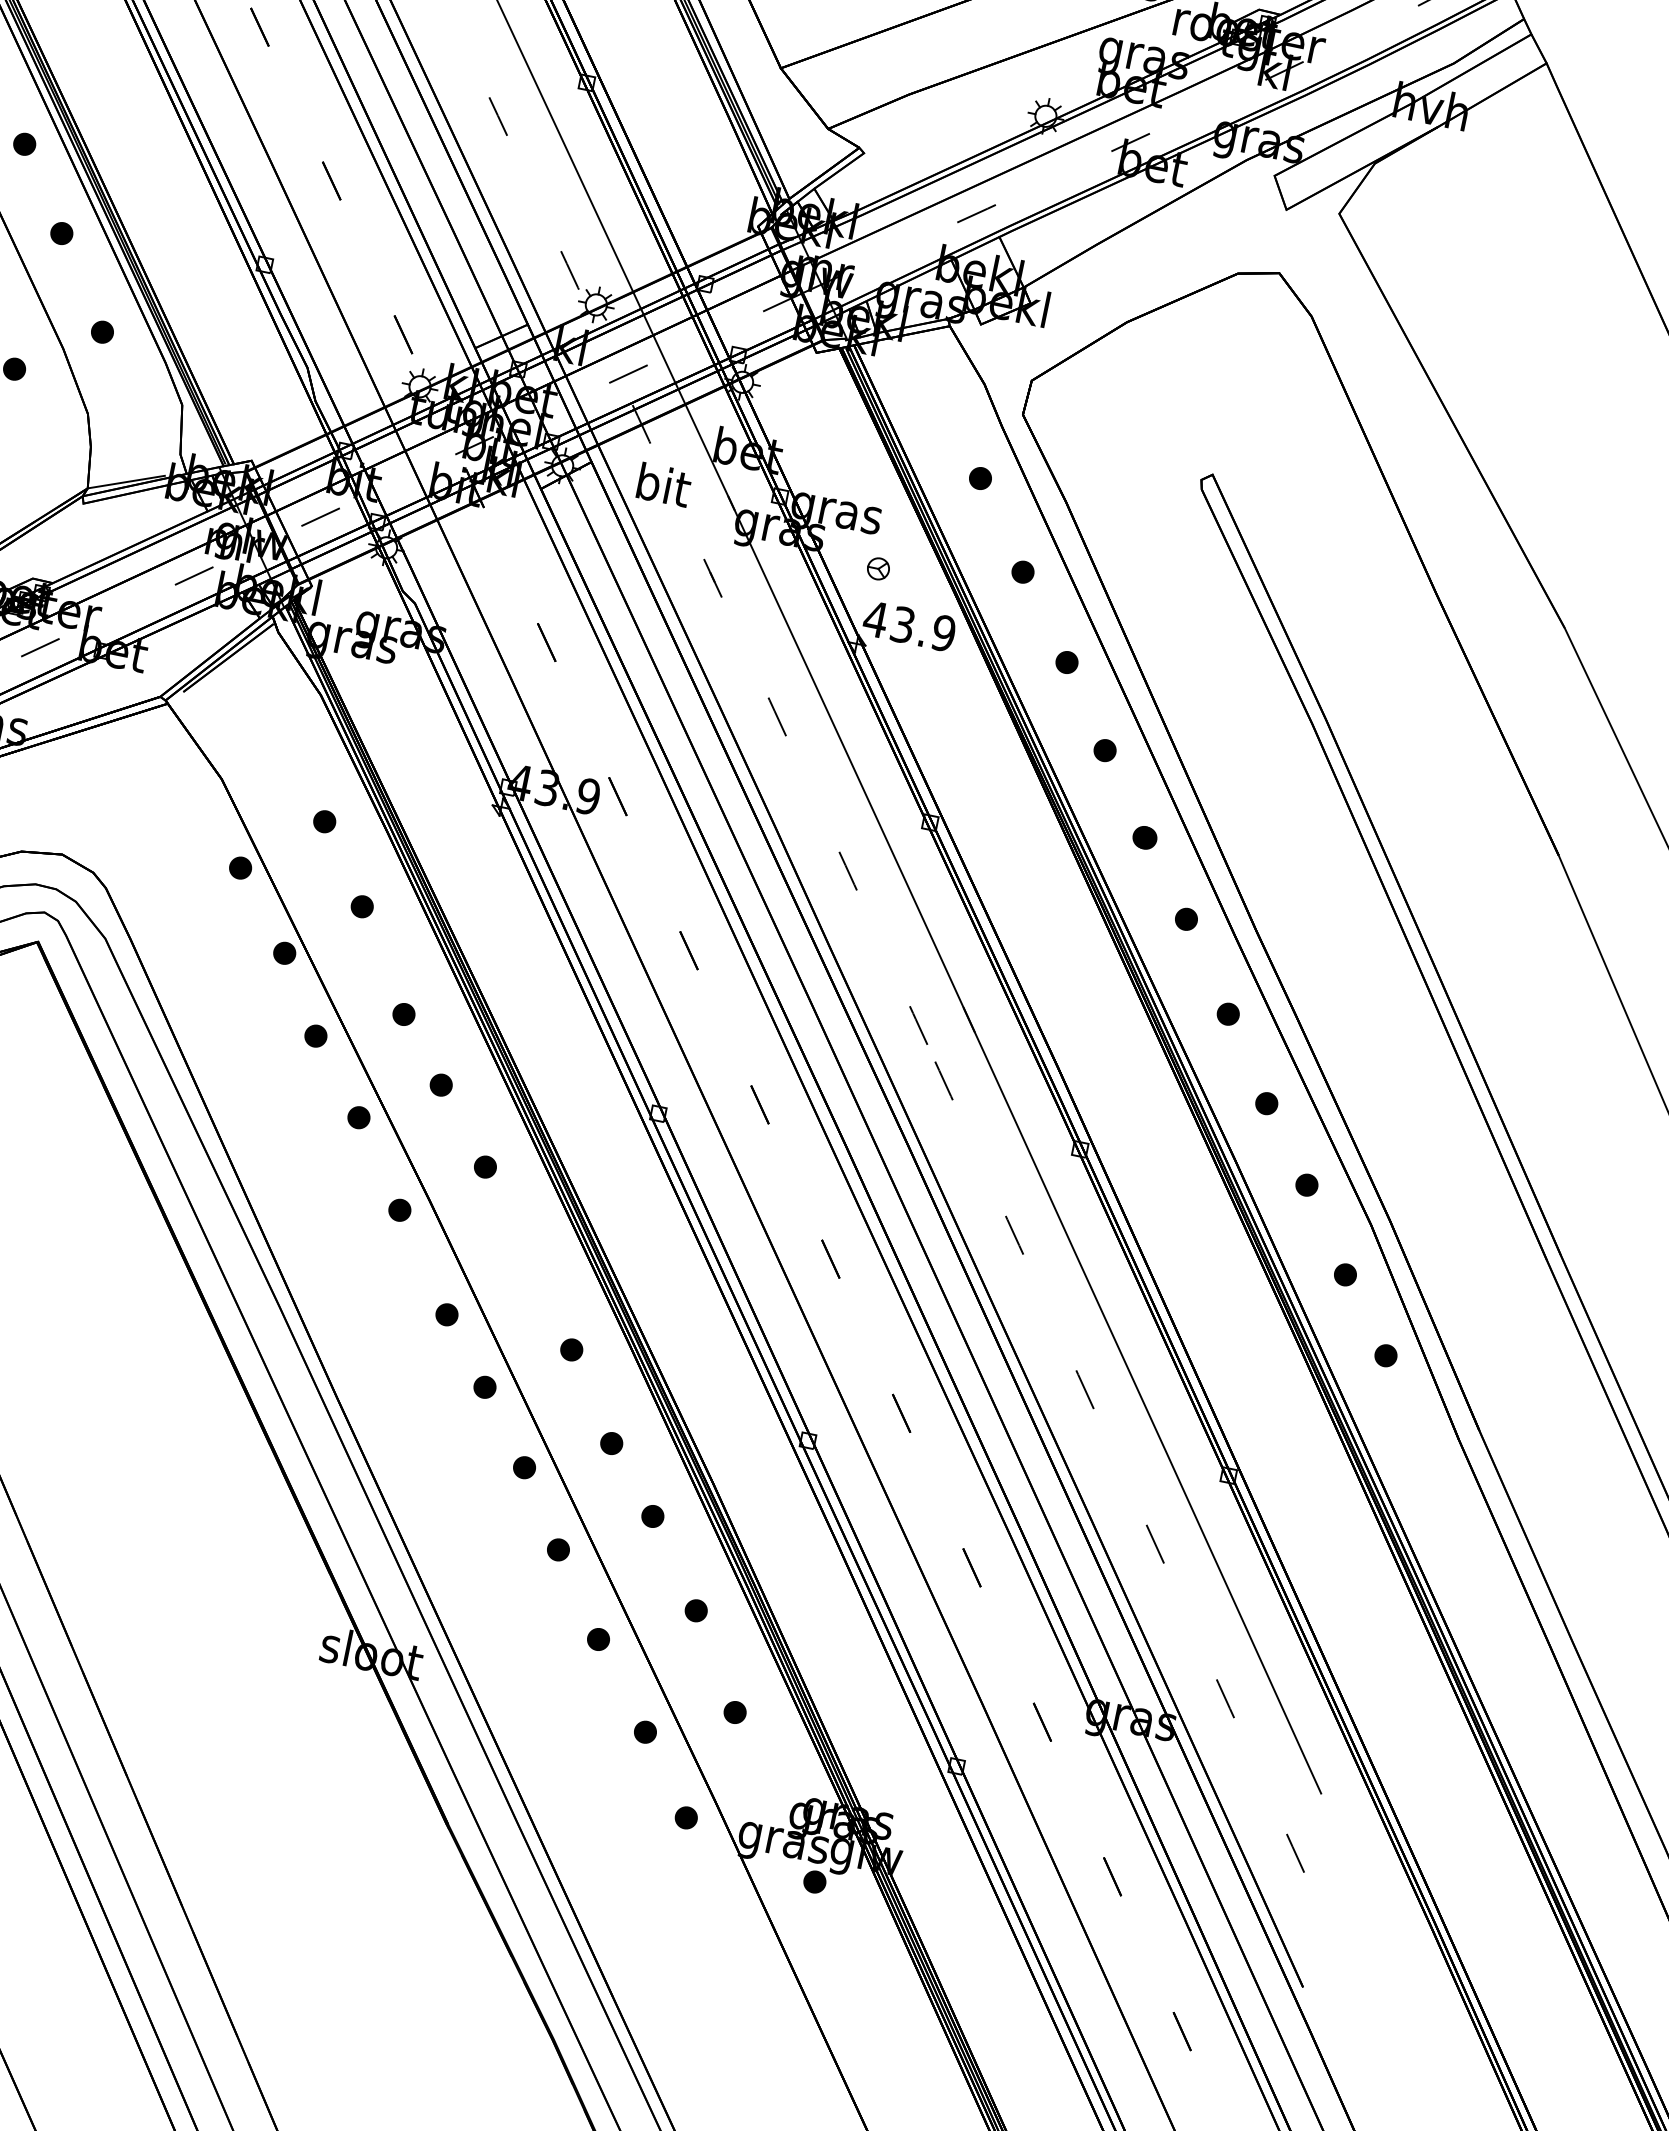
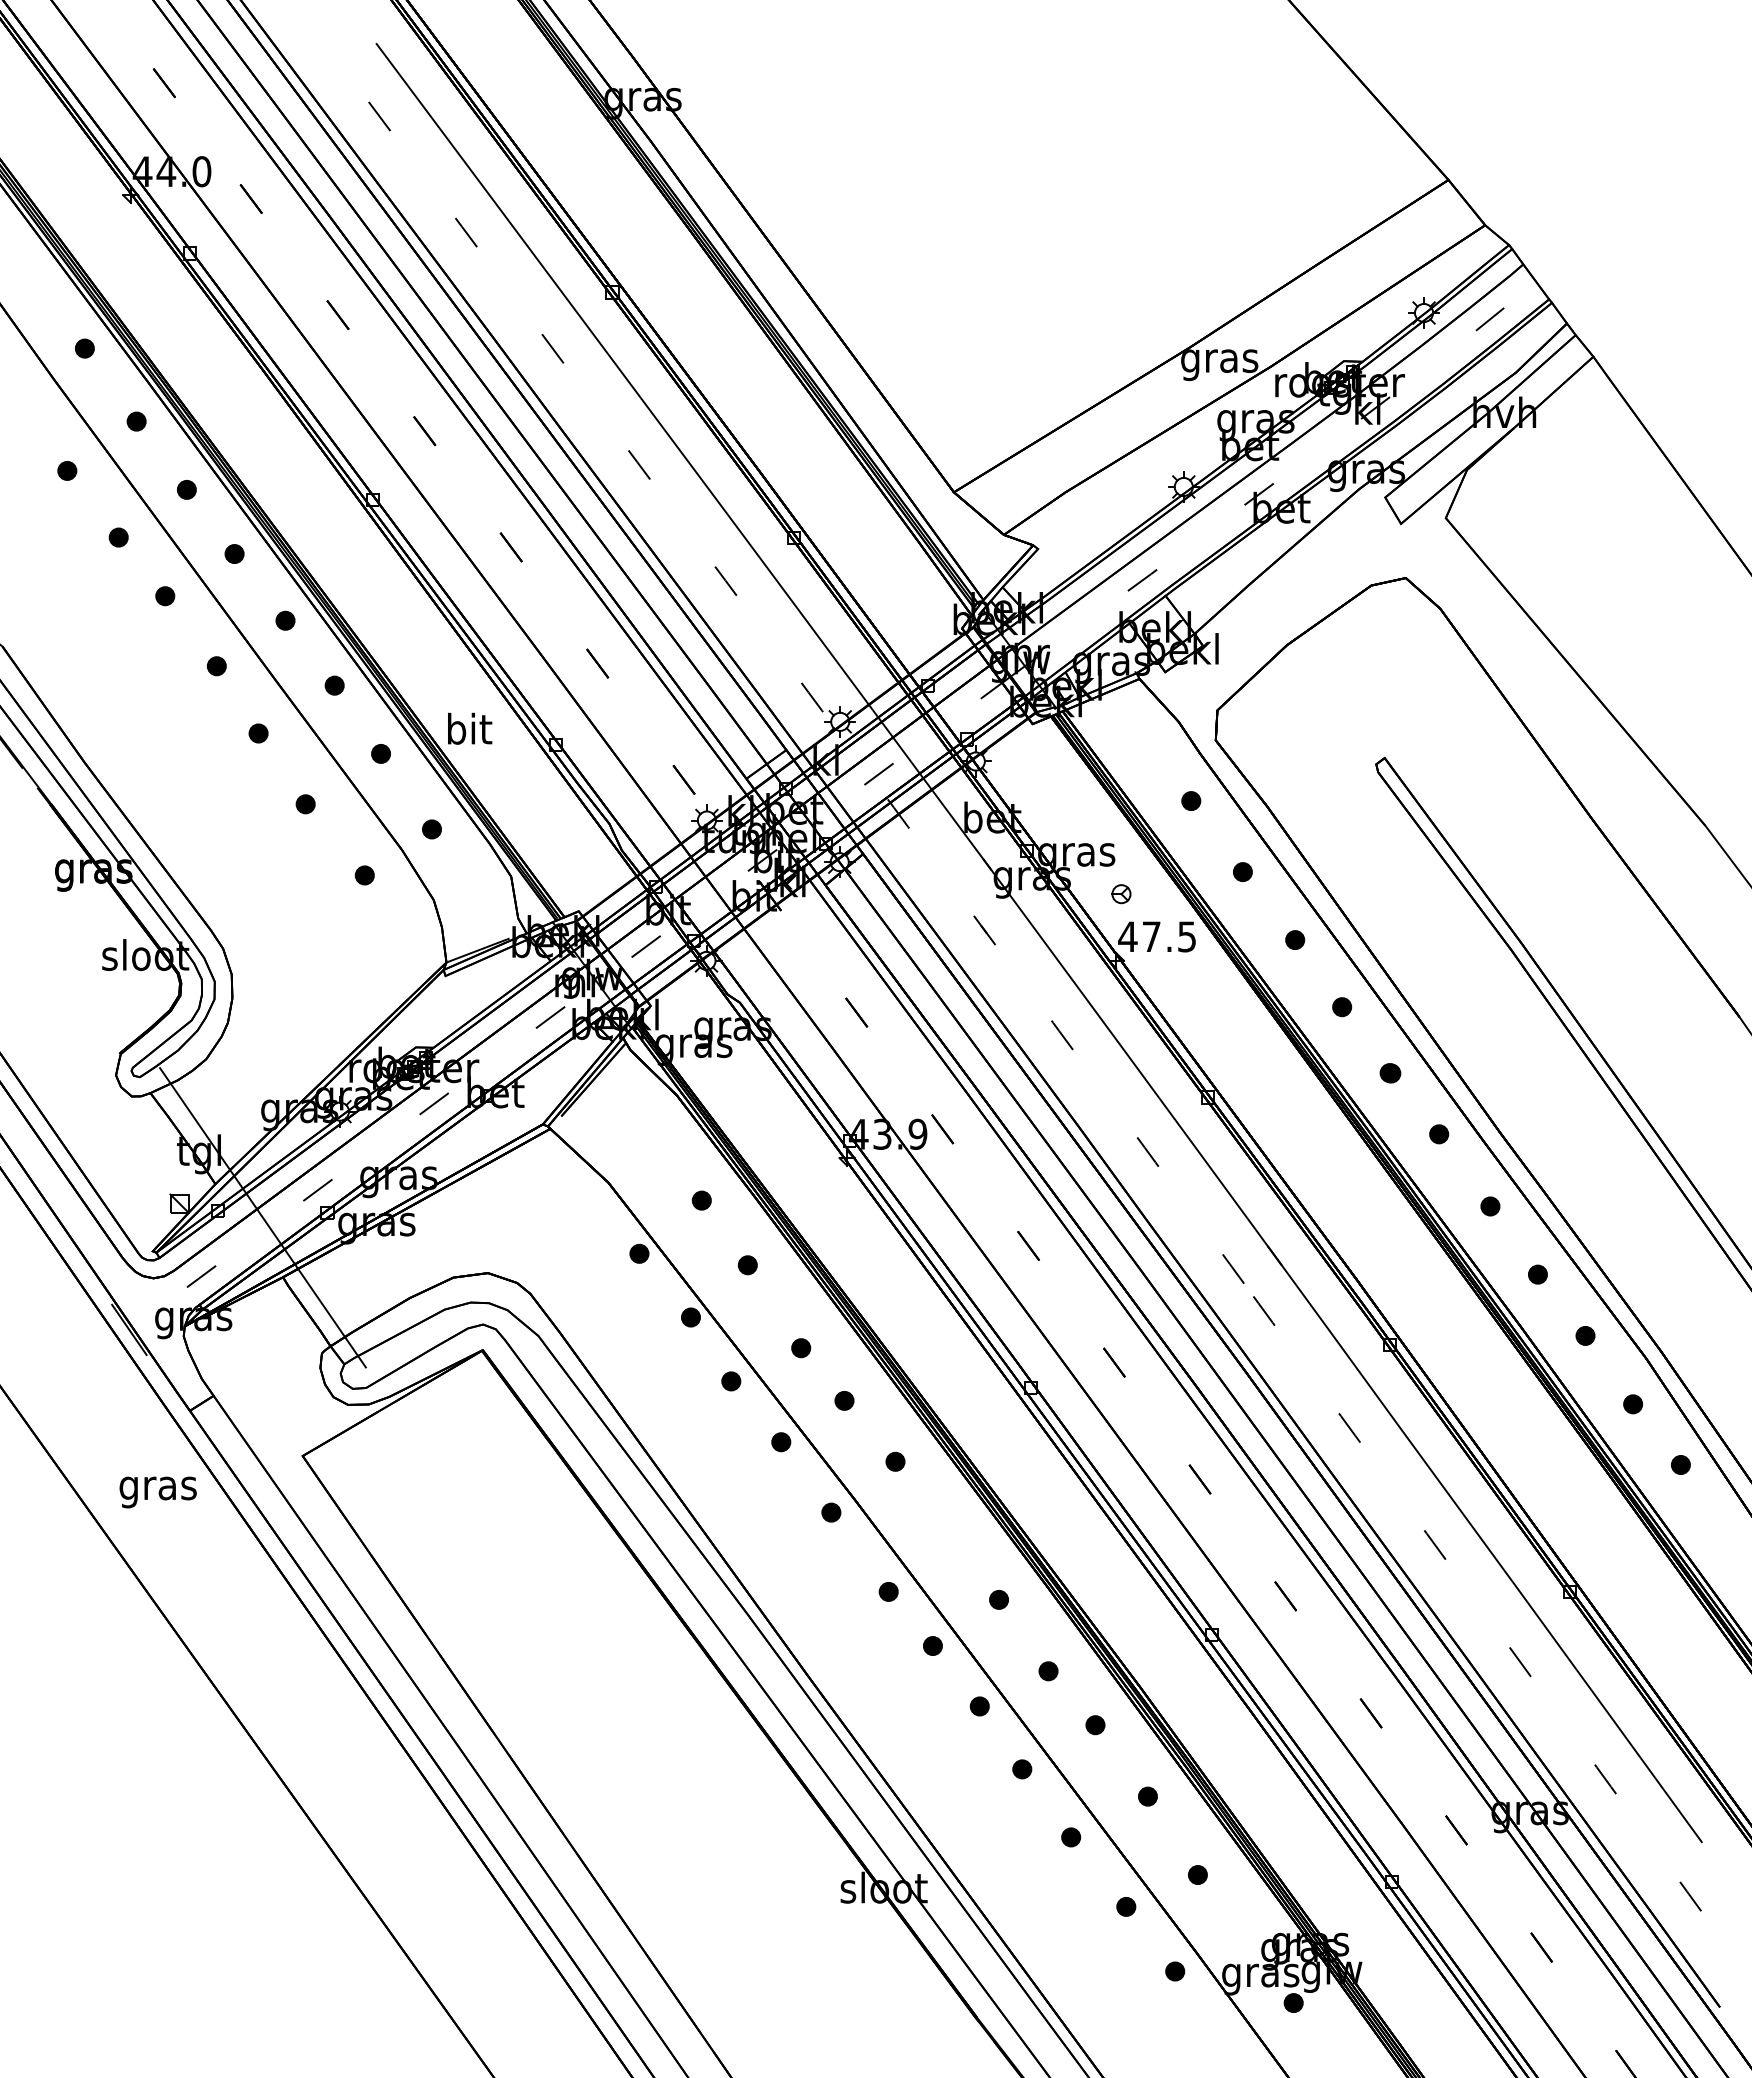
text: (664, 484) -> (470, 728), moved
text: (923, 628) -> (1169, 936), 43.9 -> 47.5

